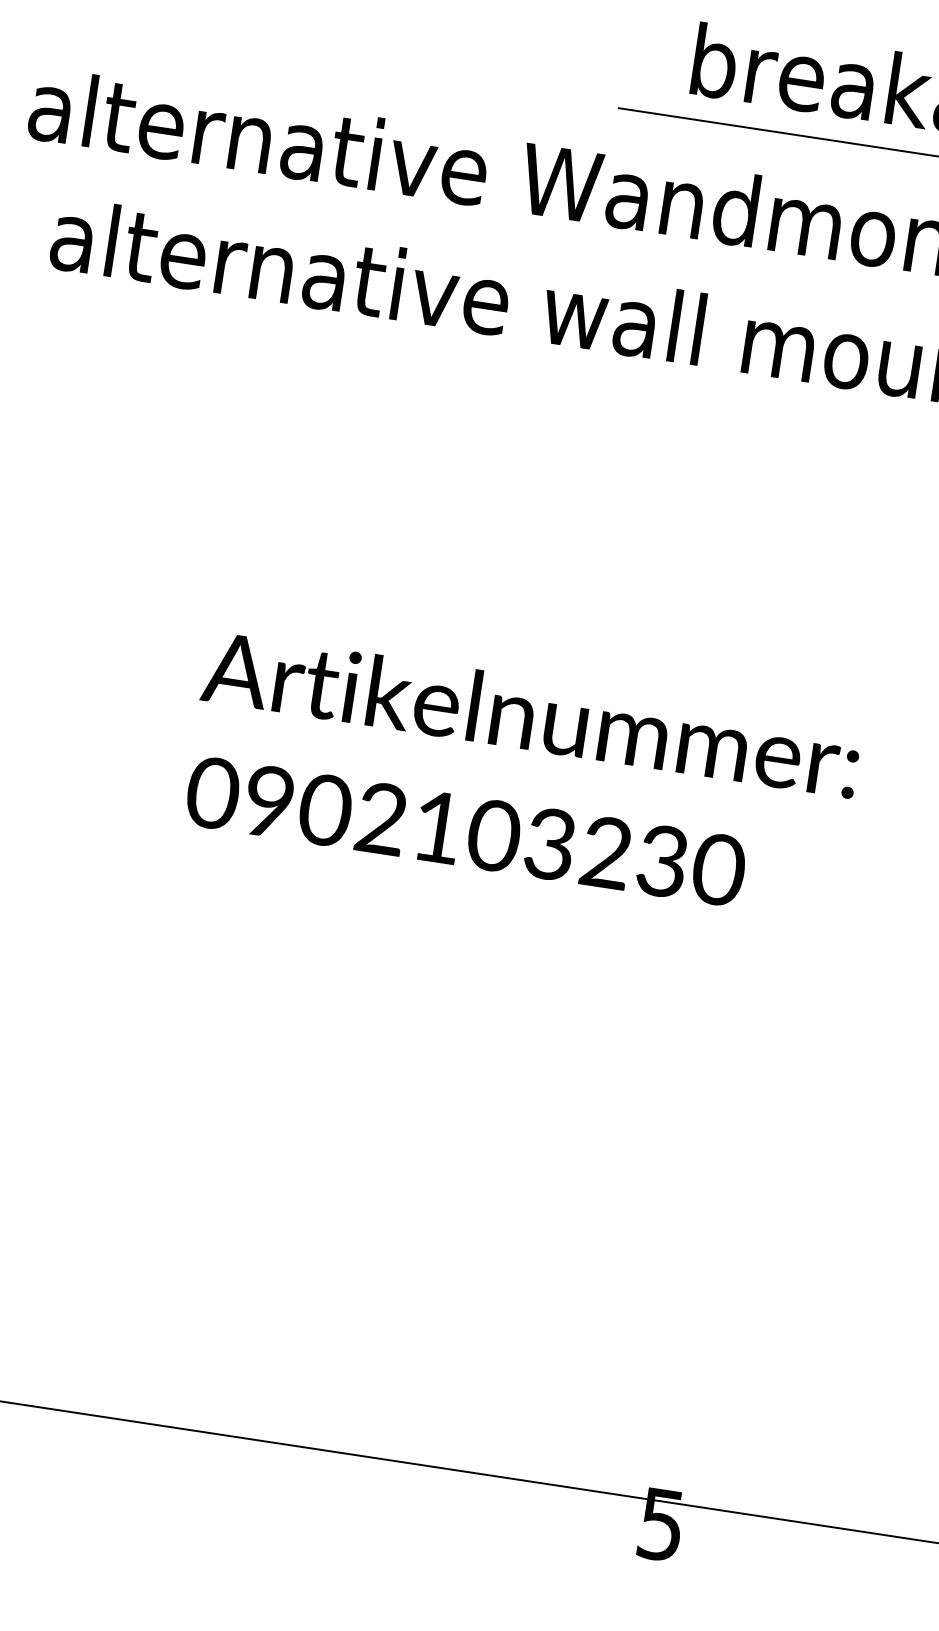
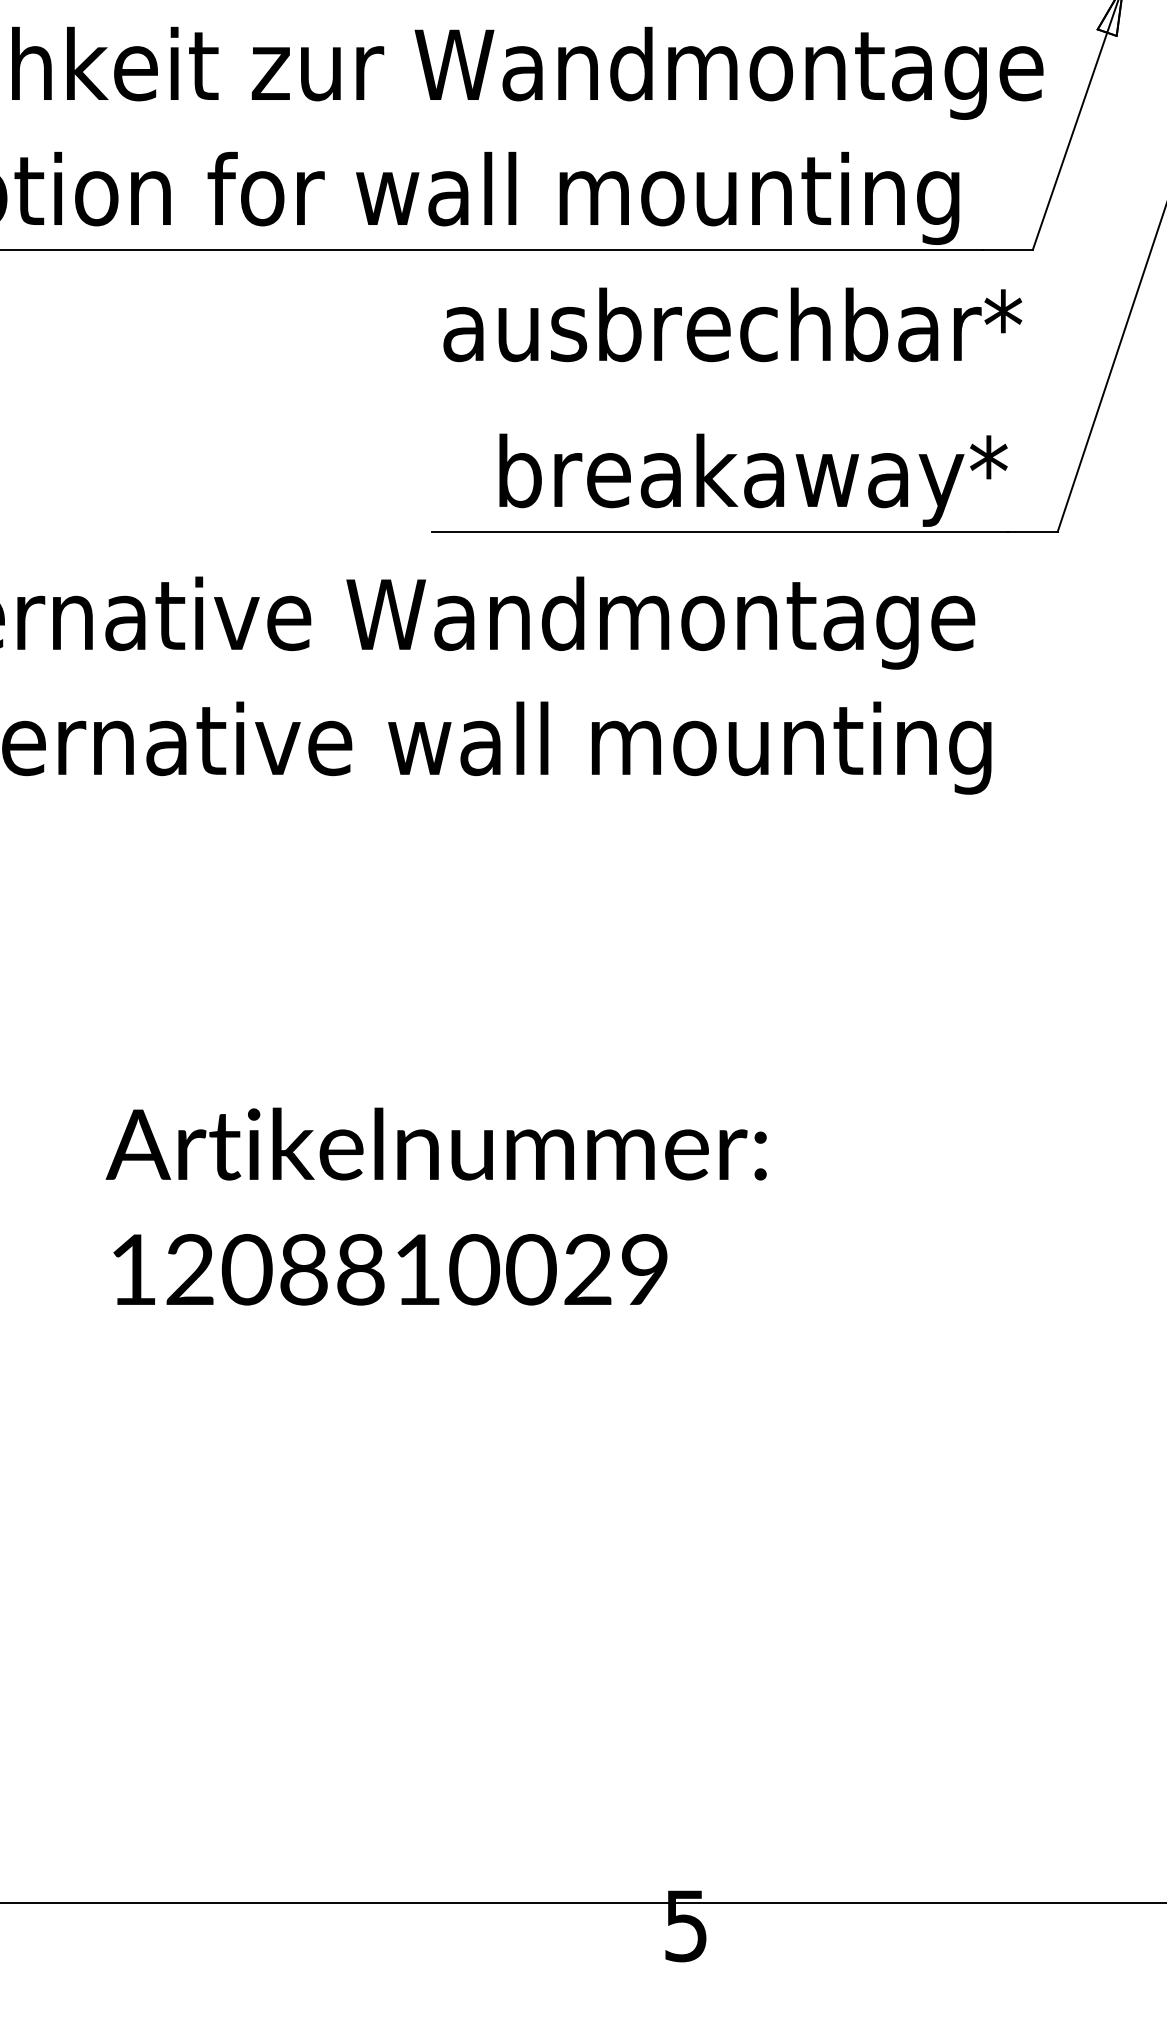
text: (466, 831) -> (389, 1269), 0902103230 -> 1208810029

